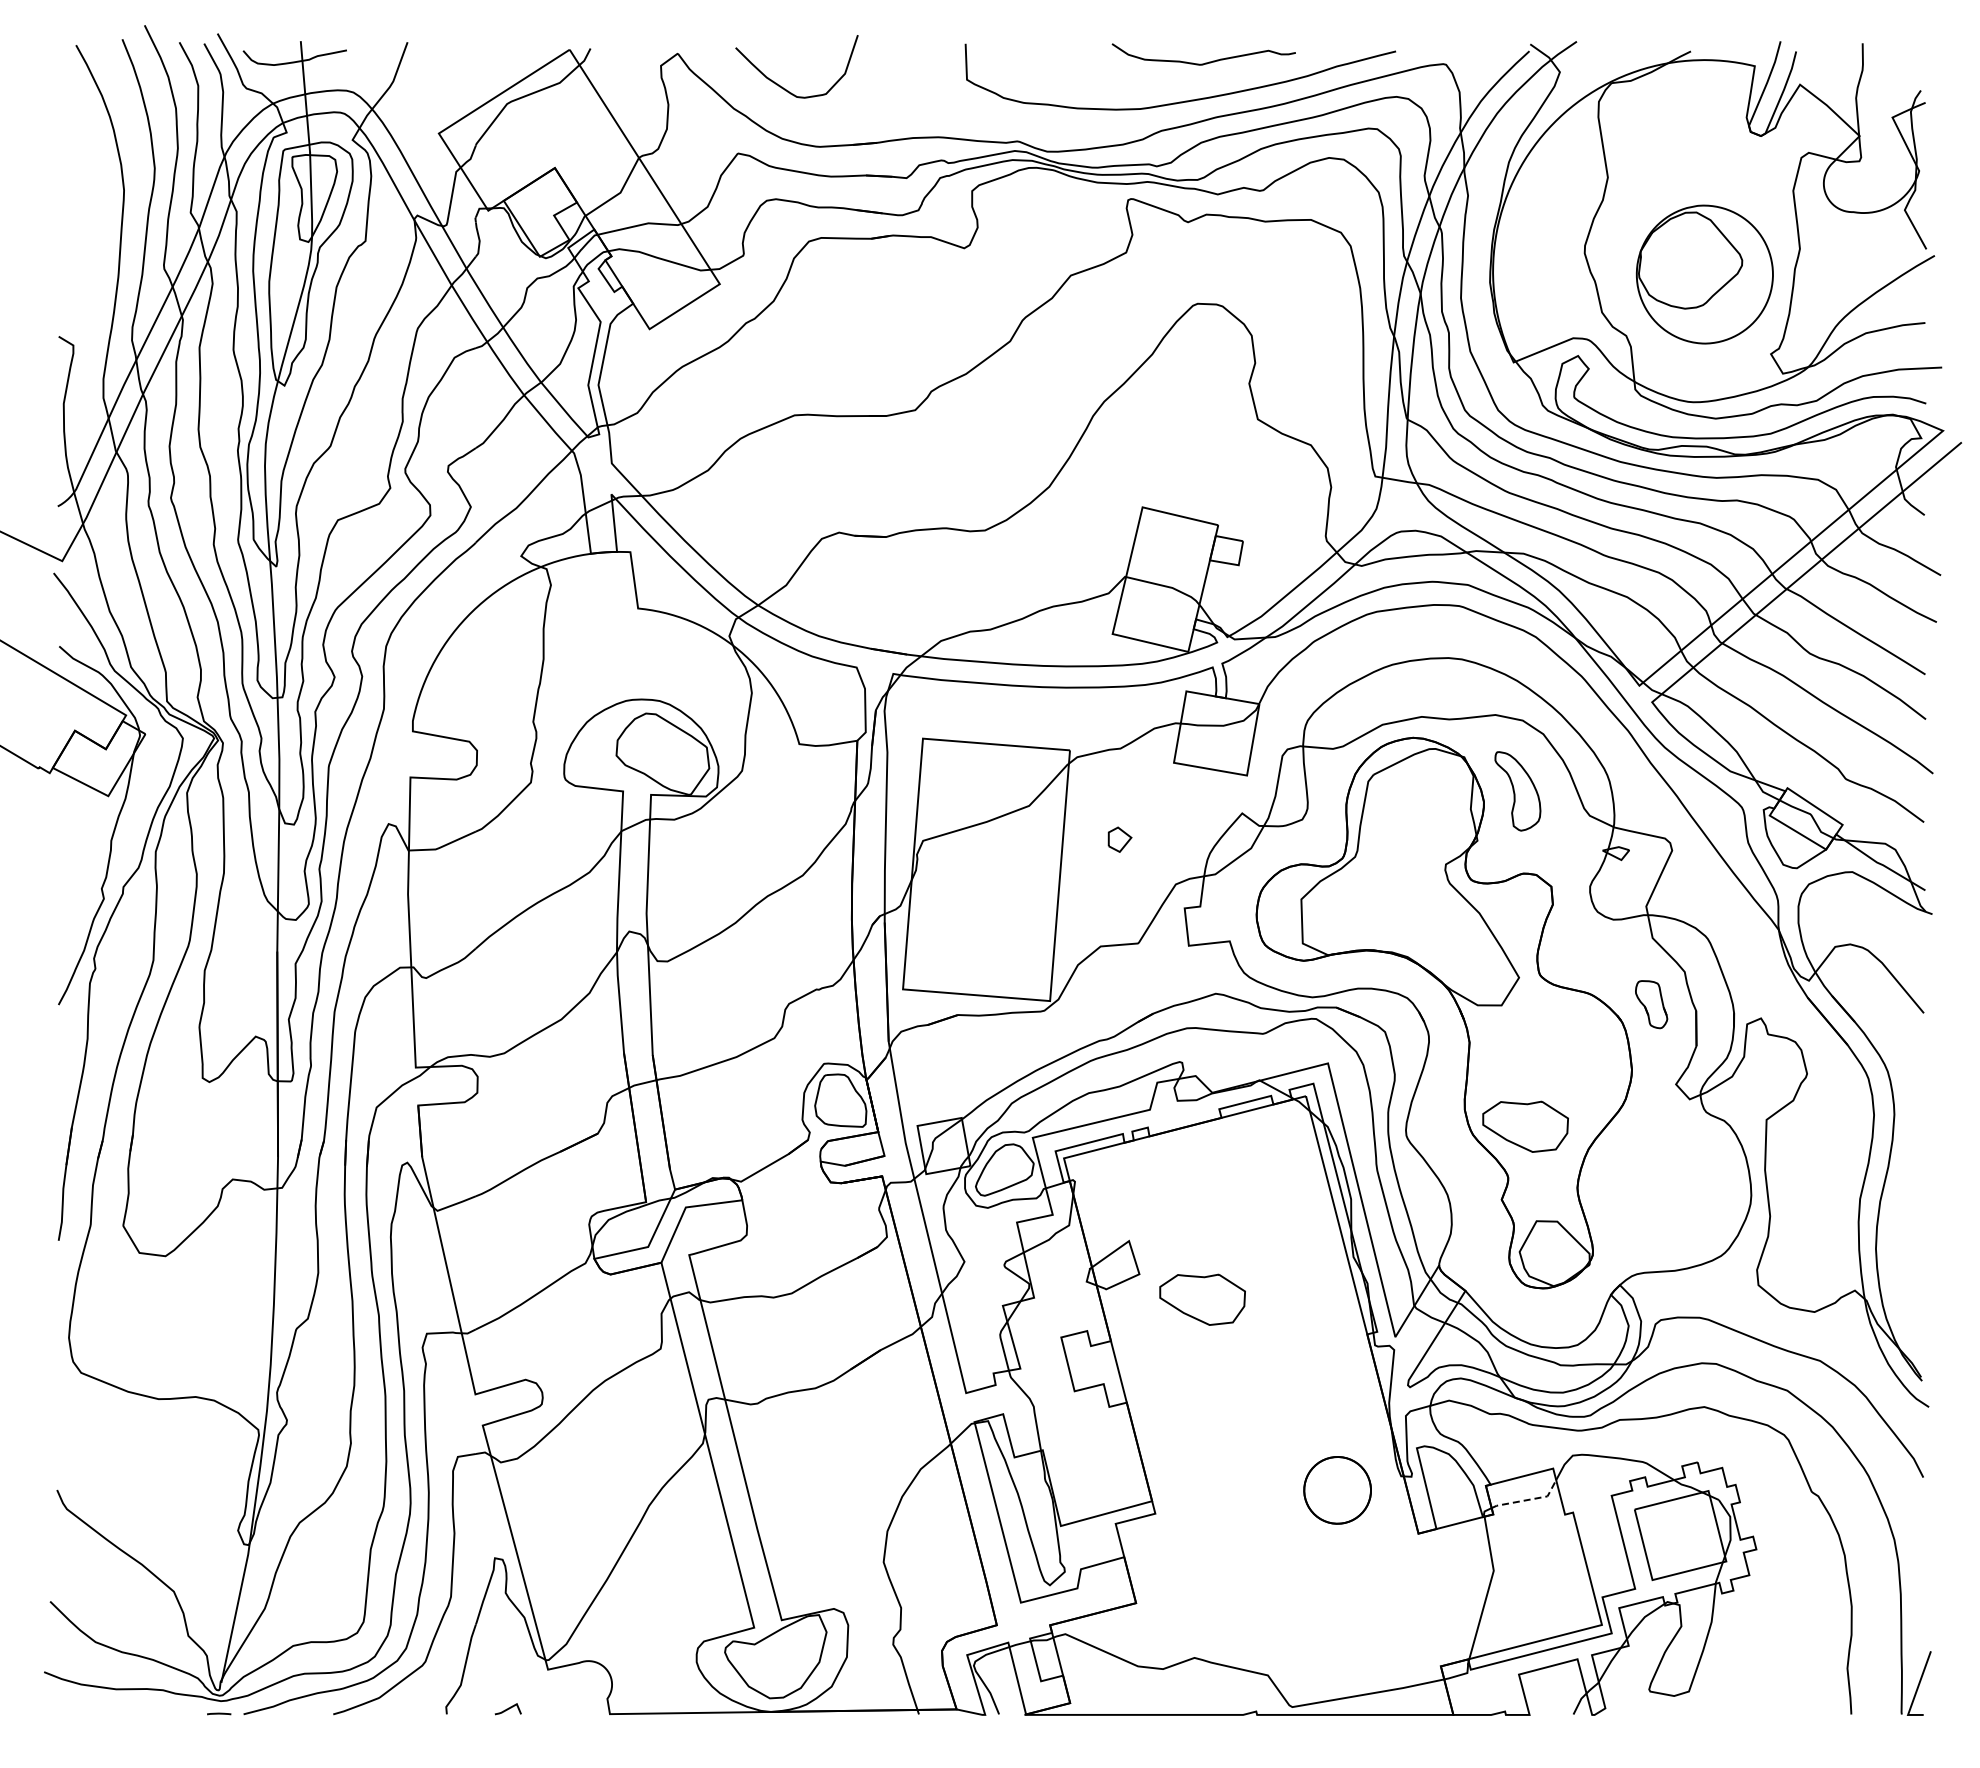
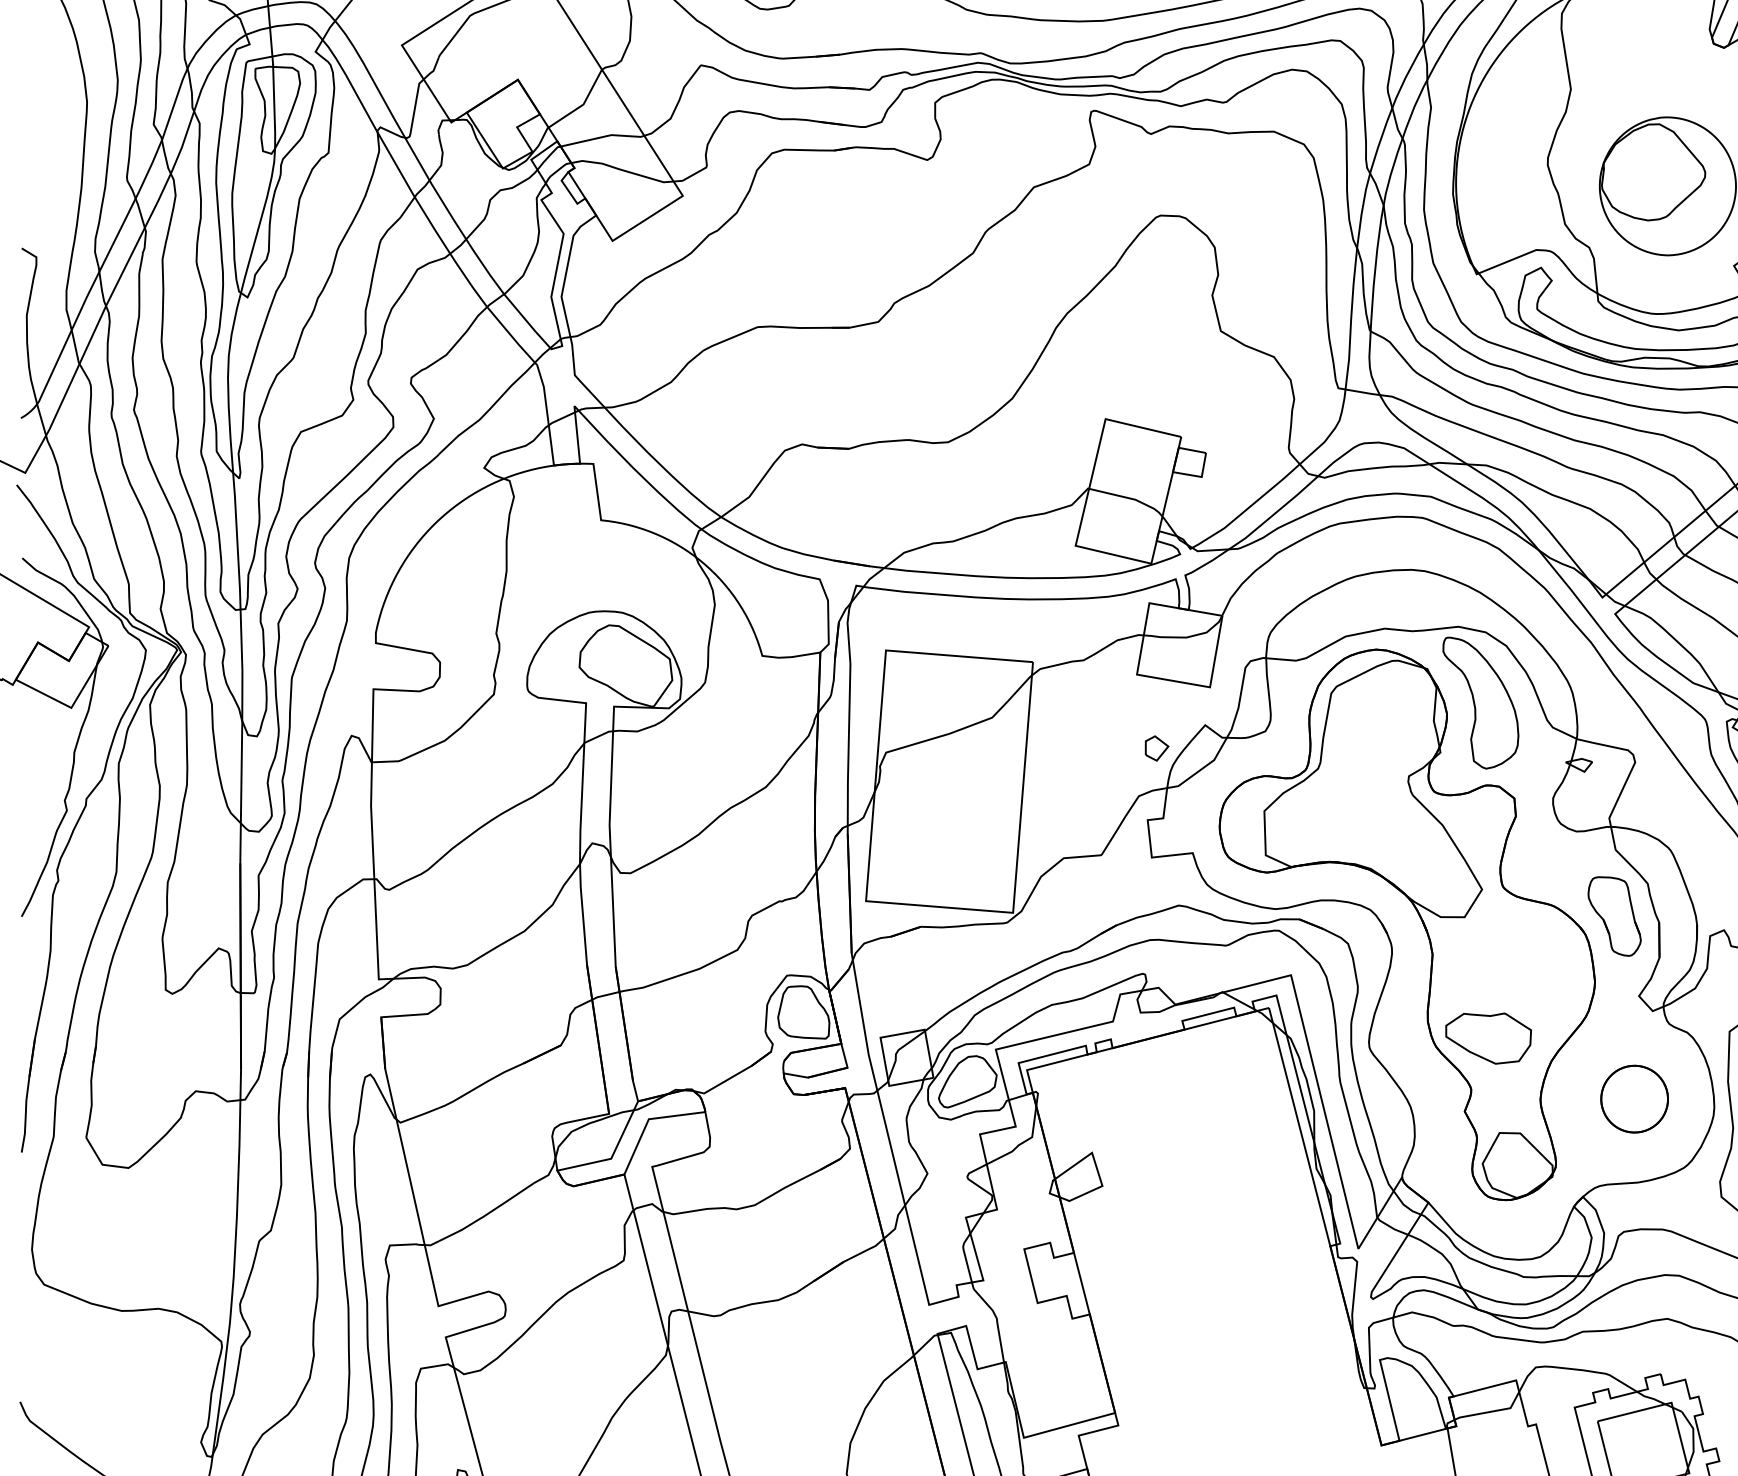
part: (1517, 791) -> (1480, 703), size x1.67
part: (1119, 839) -> (1156, 748), moved
part: (1651, 1004) -> (1614, 916), size x1.67
part: (1202, 1299) -> (1165, 1211), removed
part: (1337, 1490) -> (1634, 1099), moved
line: (1528, 1499) -> (1491, 1411), dashed -> solid

